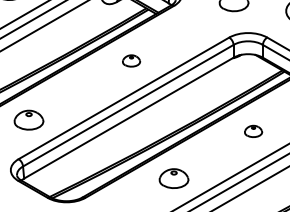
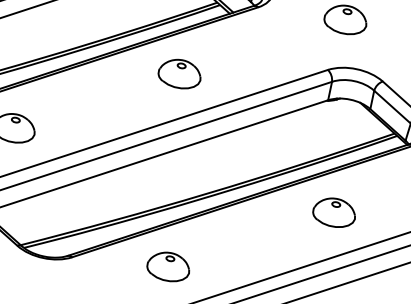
part: (131, 60) -> (180, 73), size x1.67
part: (253, 131) -> (334, 212), size x1.67
part: (173, 178) -> (167, 266), moved

